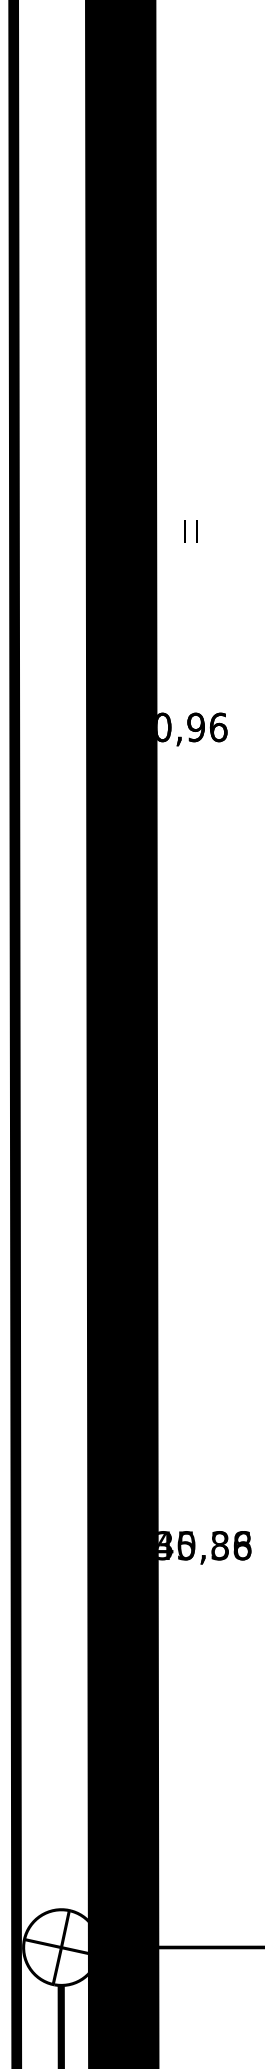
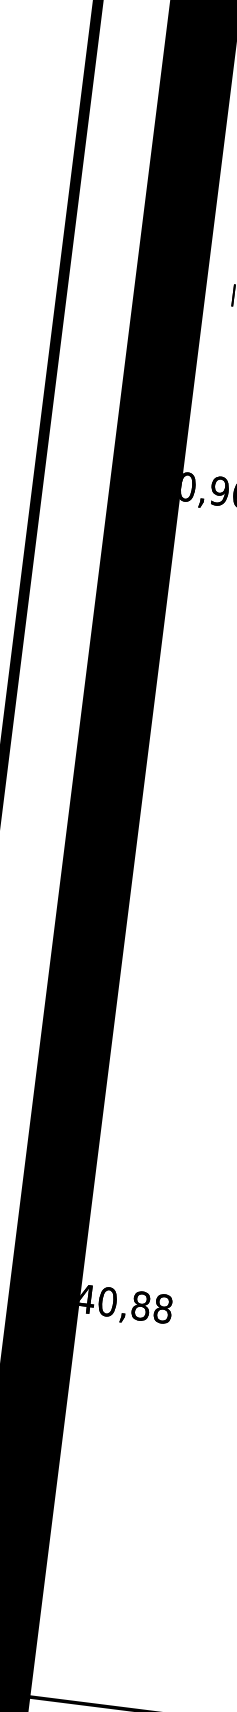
text: (204, 1545) -> (125, 1303), 35,36 -> 40,88

